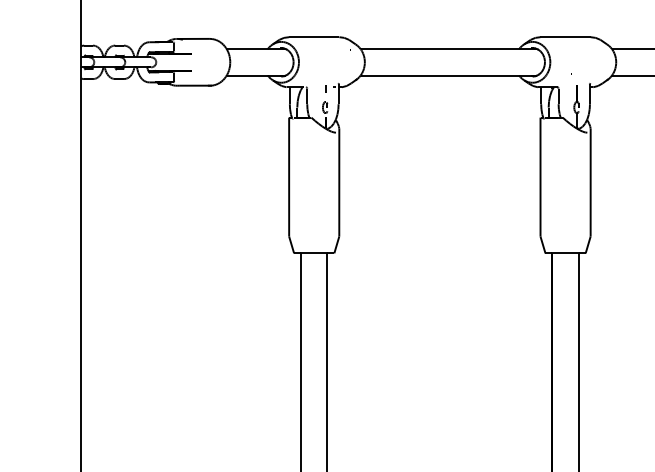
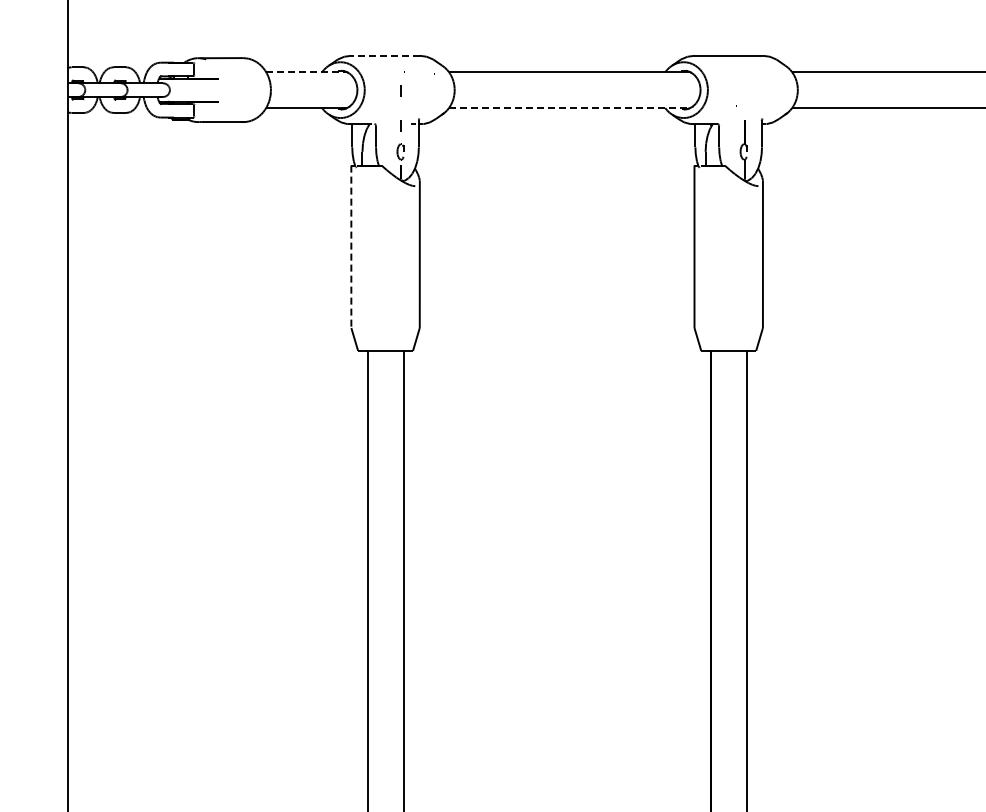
line: (314, 36) -> (385, 55), solid -> dashed
line: (257, 49) -> (307, 72), solid -> dashed
line: (325, 62) -> (400, 90), added
line: (448, 75) -> (569, 108), solid -> dashed
line: (289, 177) -> (351, 247), solid -> dashed

